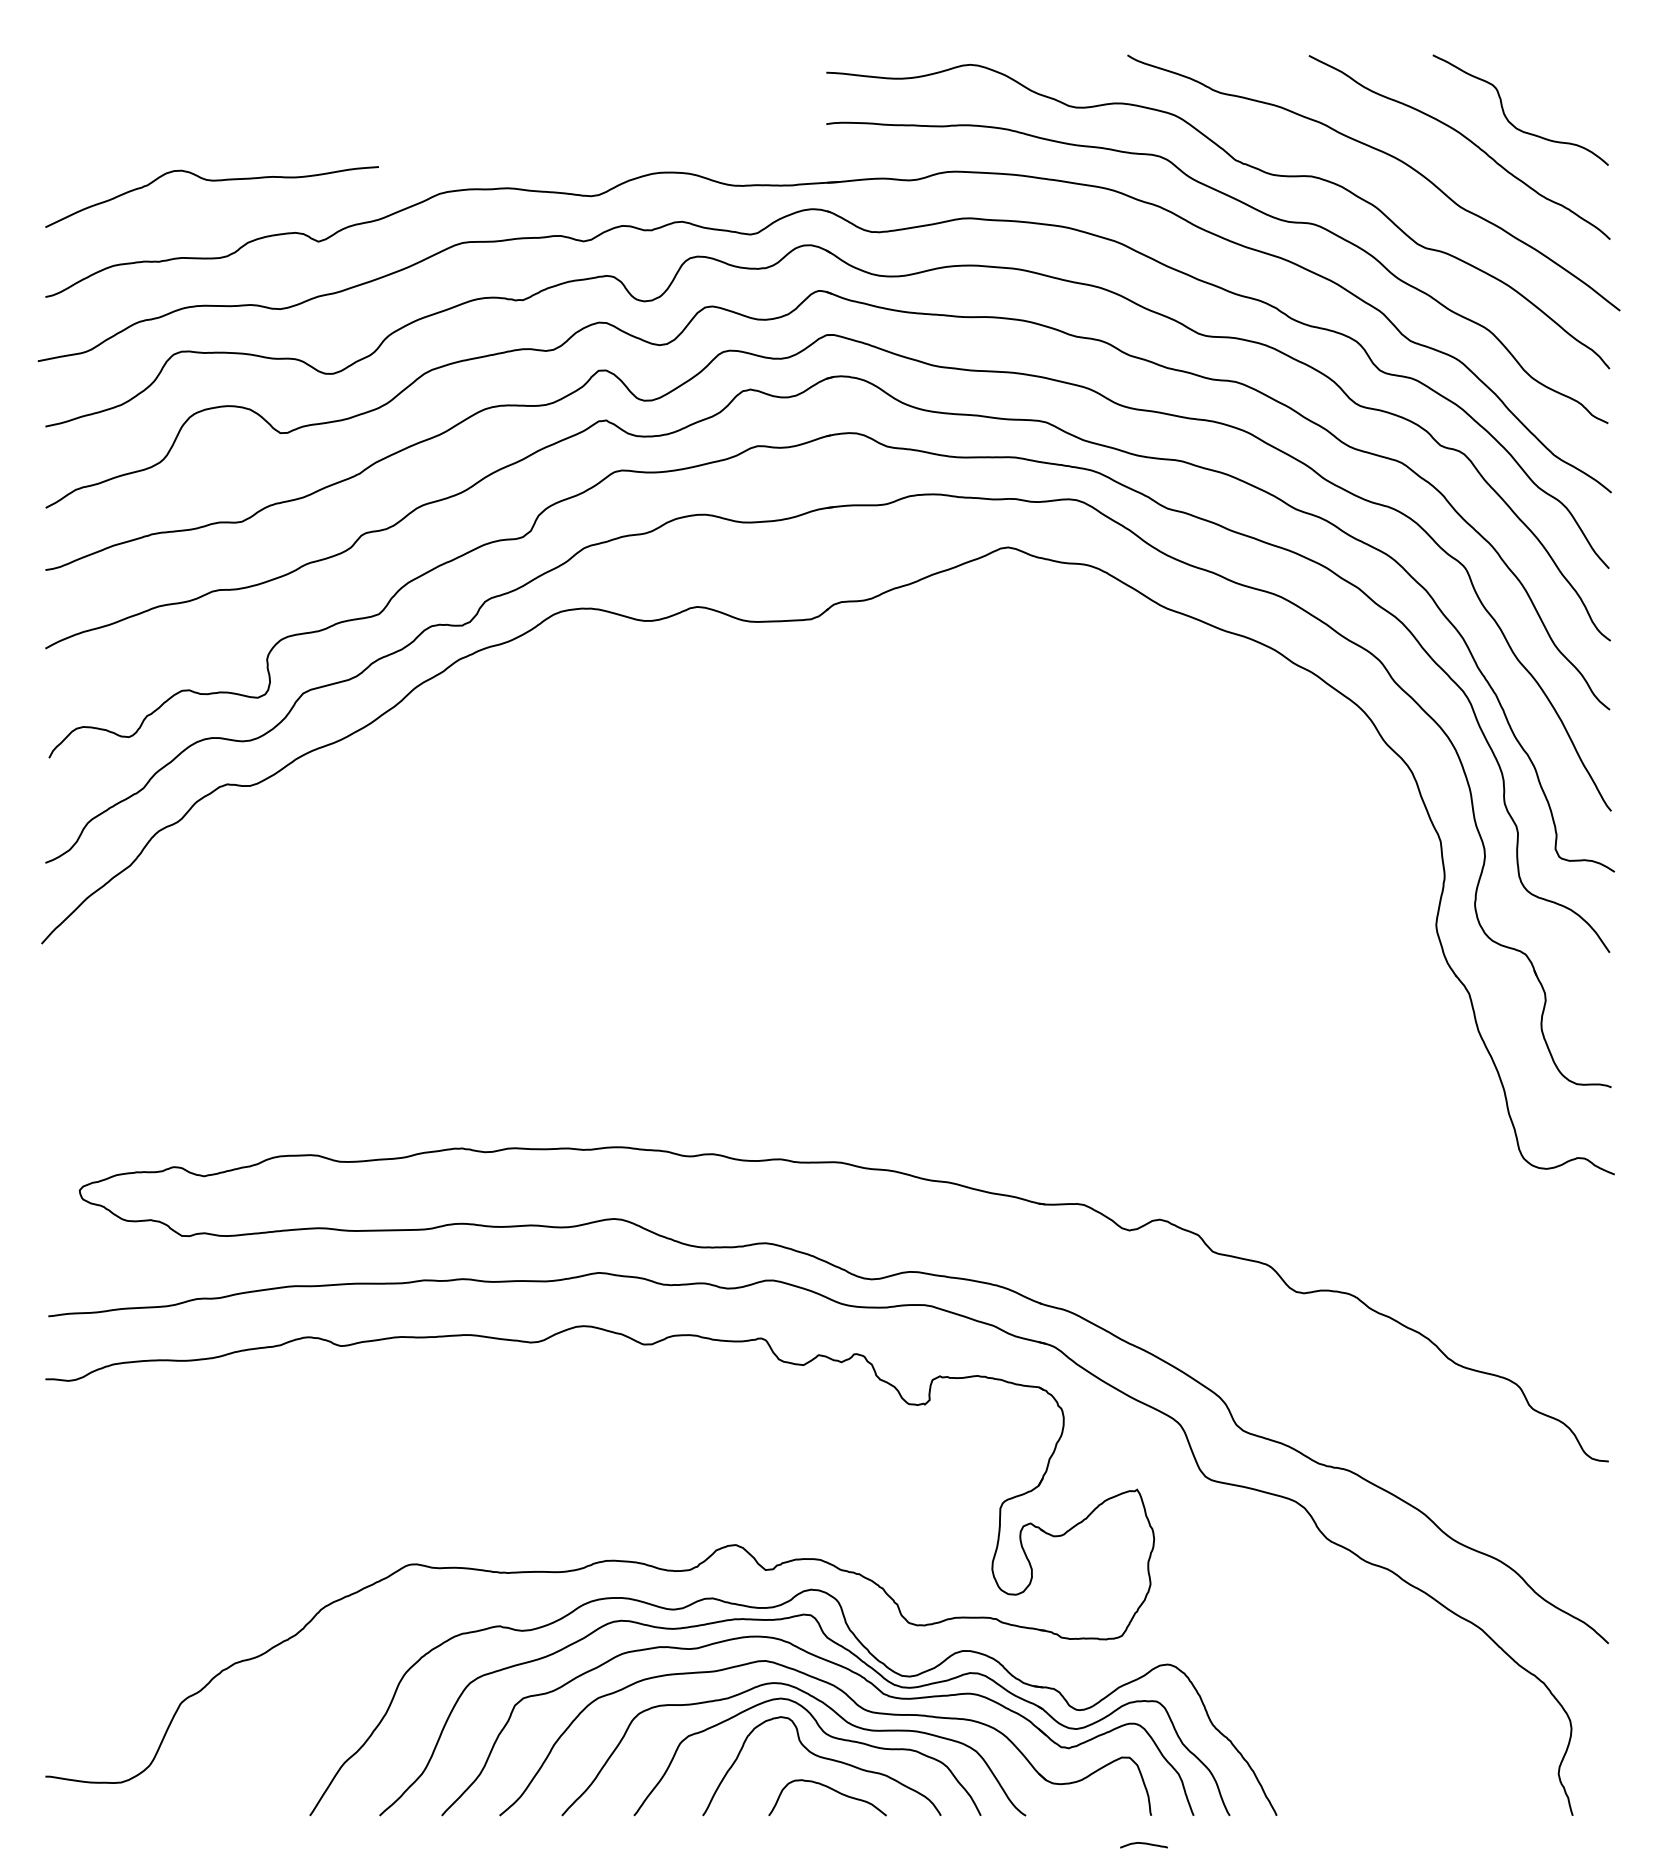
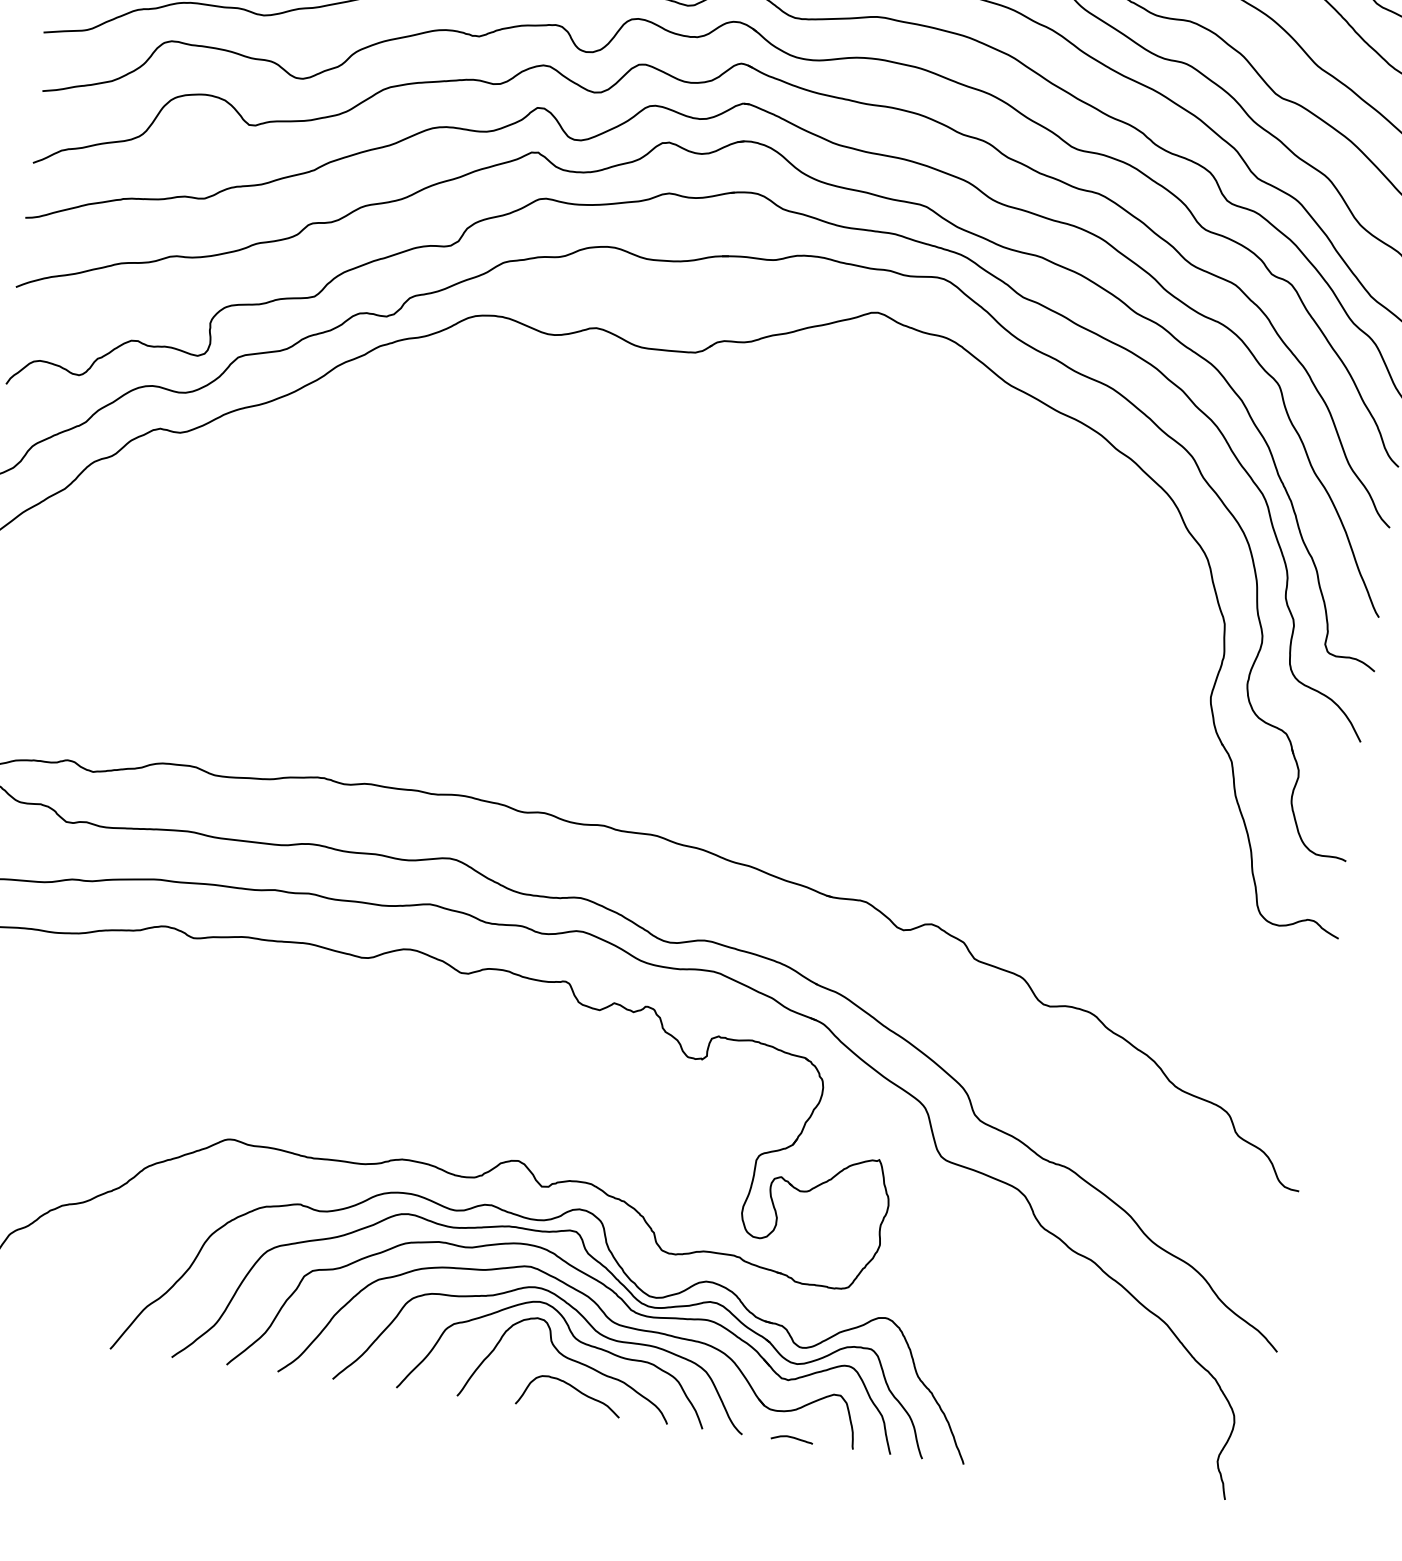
curve: (1143, 1844) -> (791, 1438), moved

